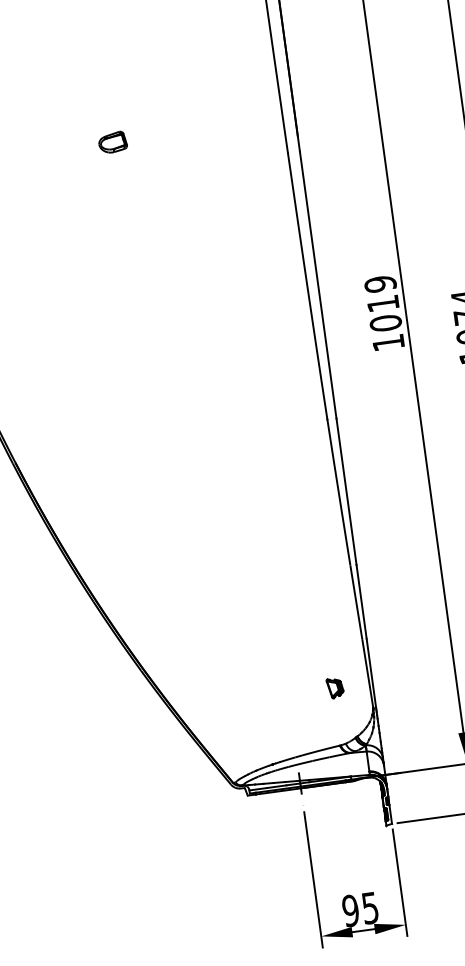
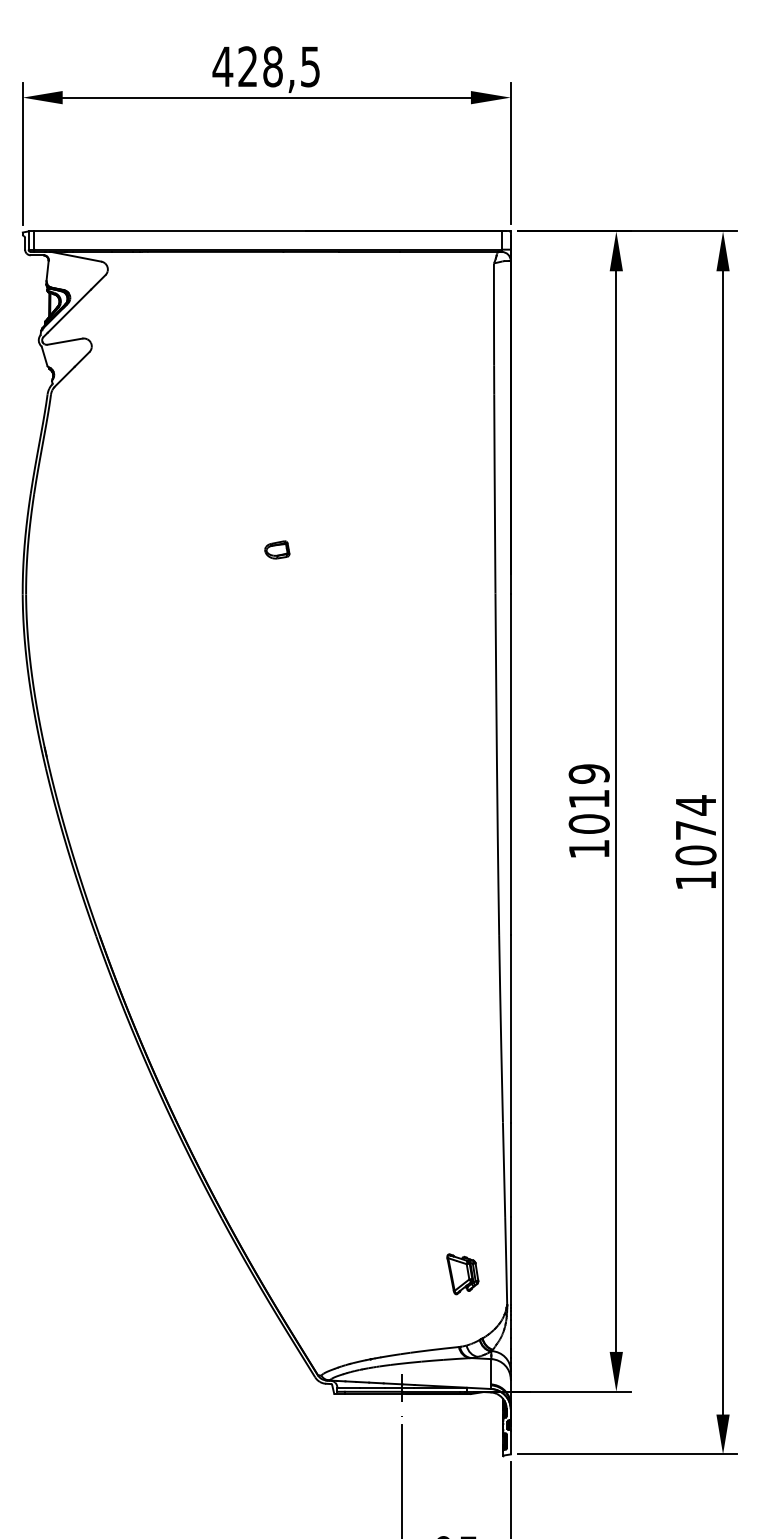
part: (113, 142) -> (277, 549), size x0.7
part: (334, 687) -> (462, 1273), size x1.6

